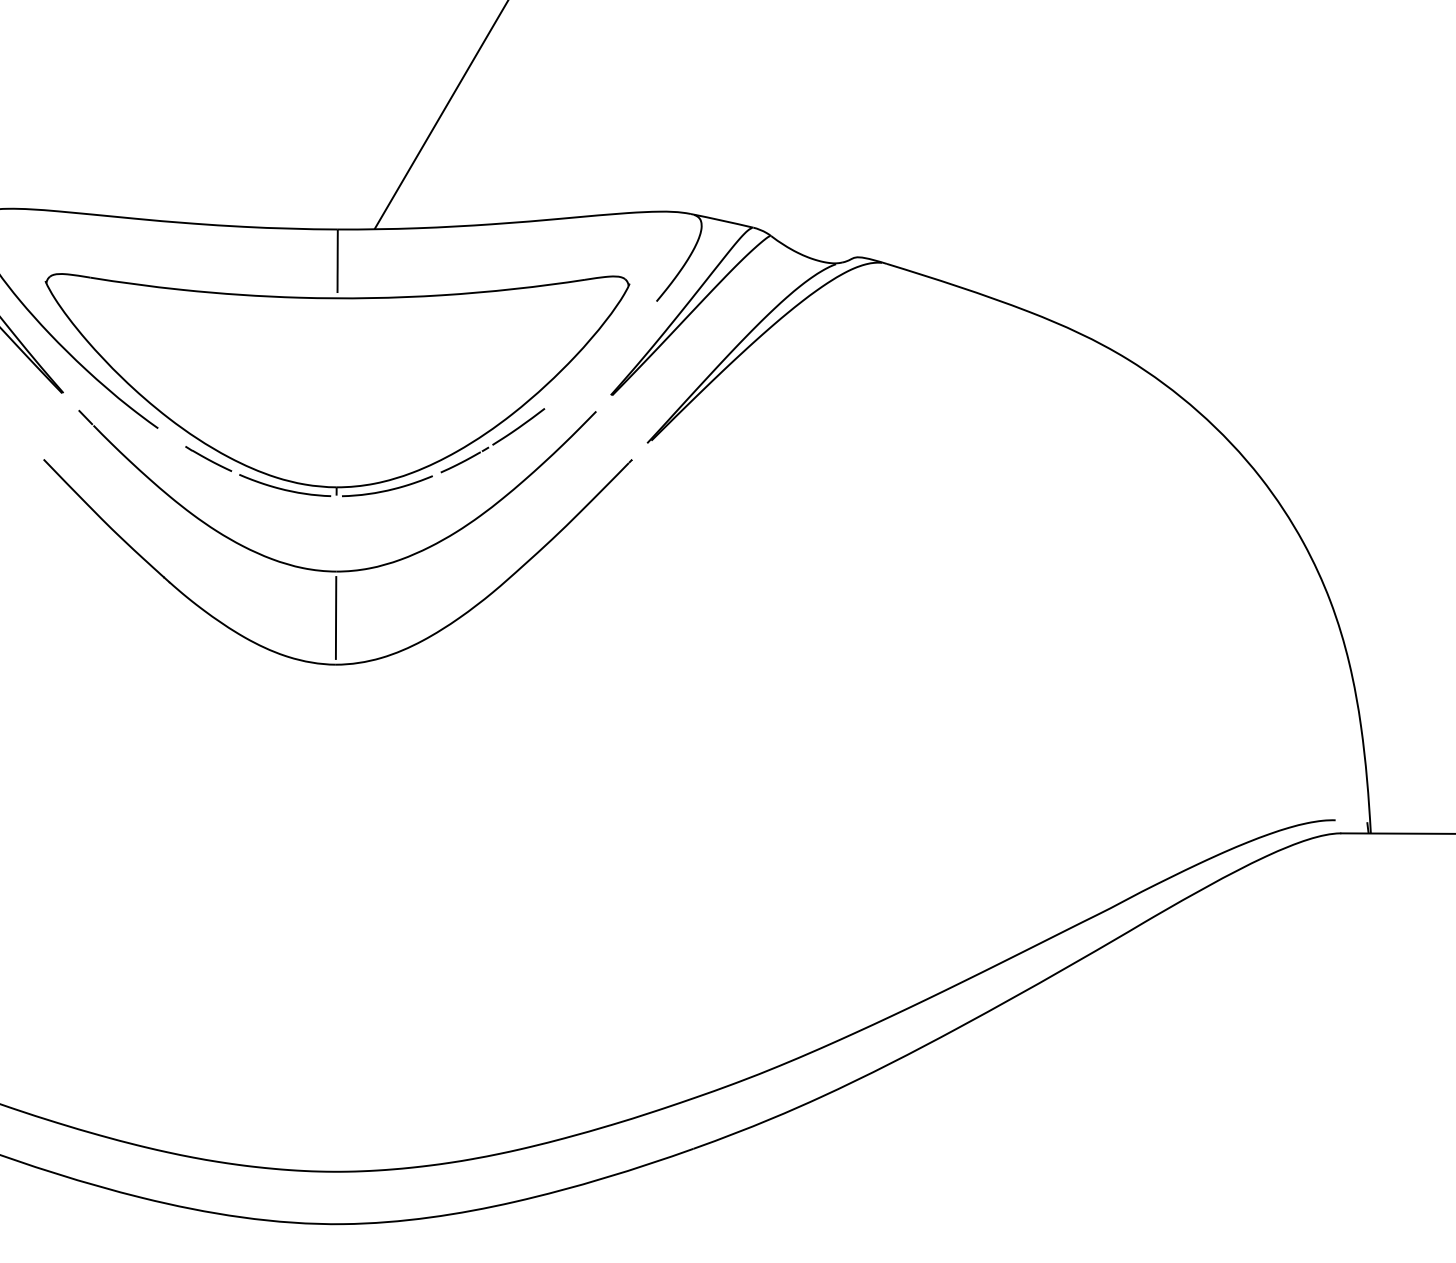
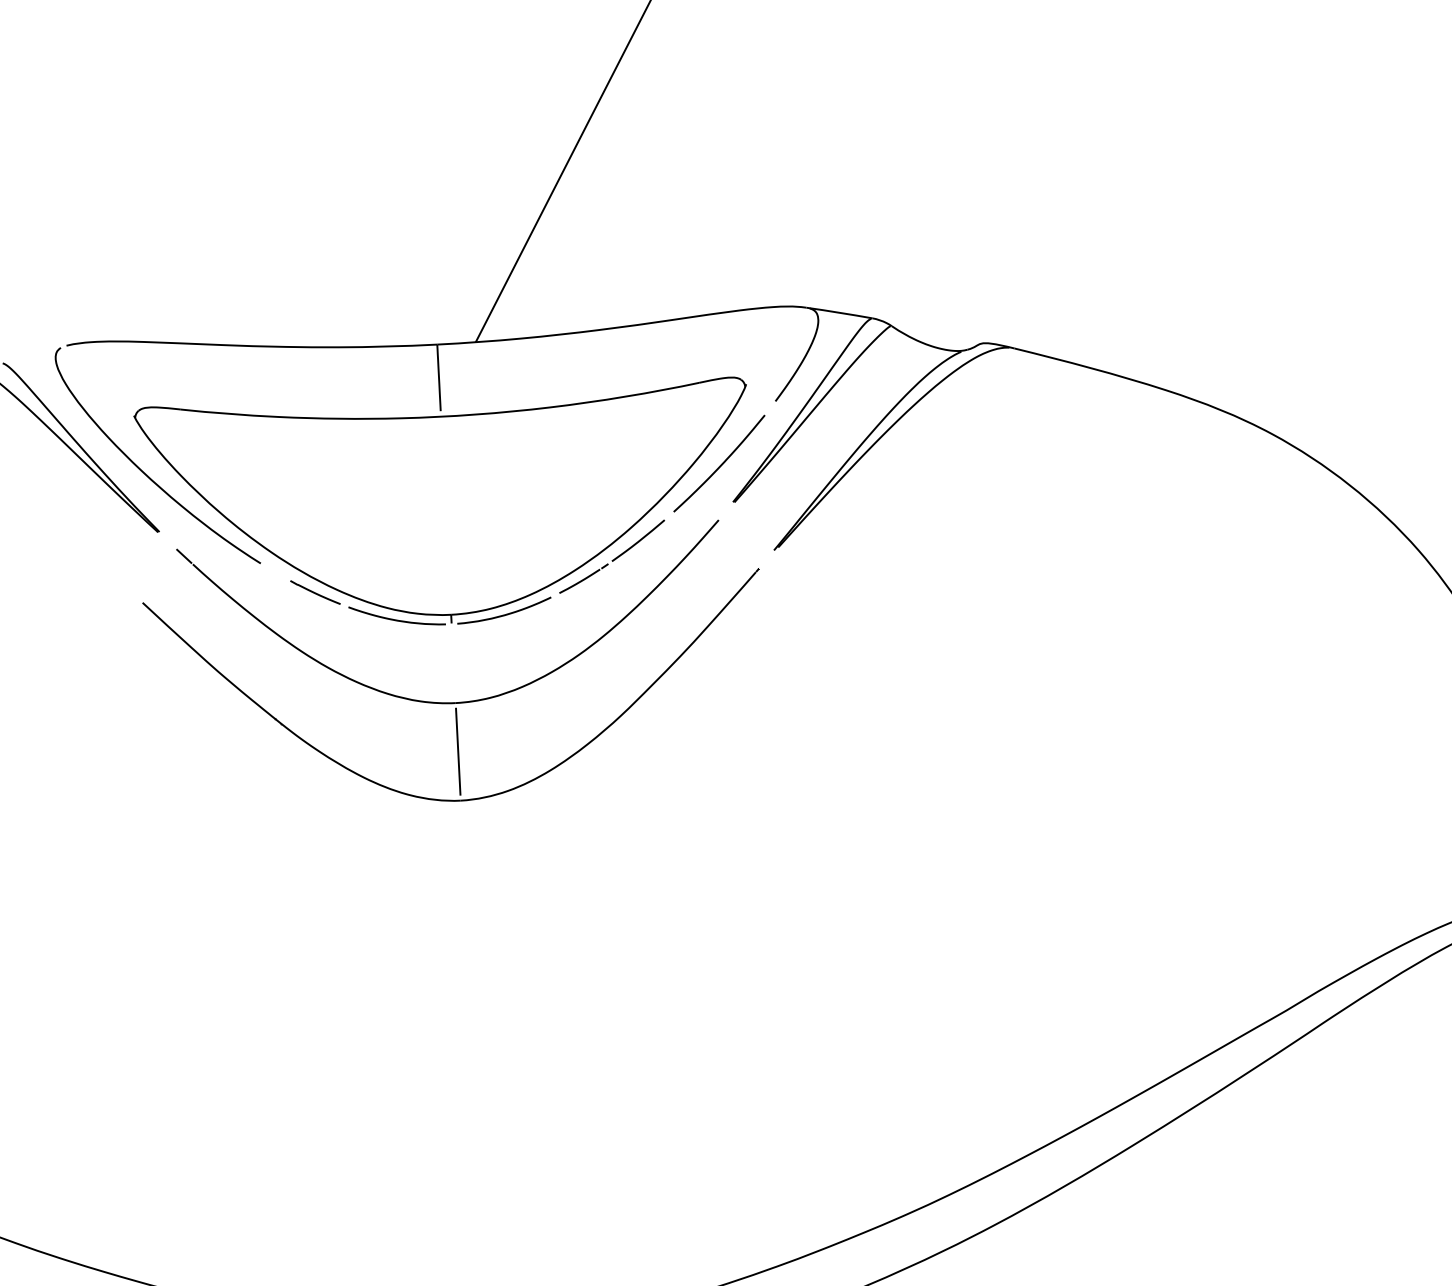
curve: (601, 358) -> (721, 464), added

